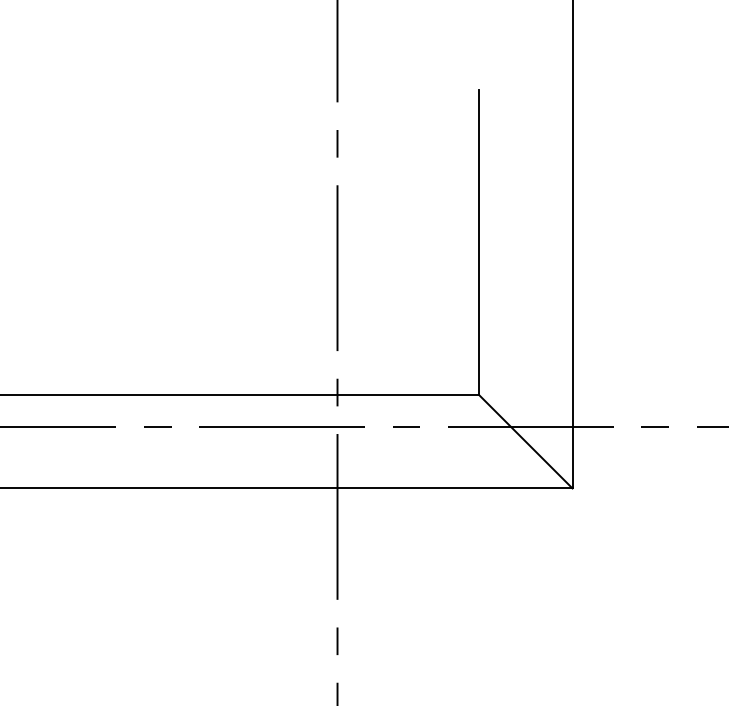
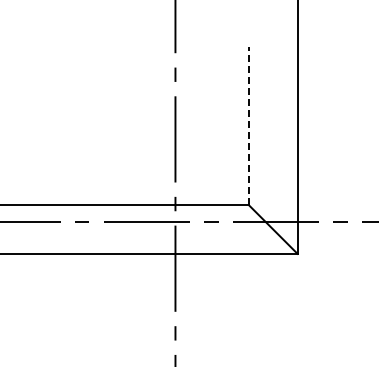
line: (477, 241) -> (248, 125), solid -> dashed

